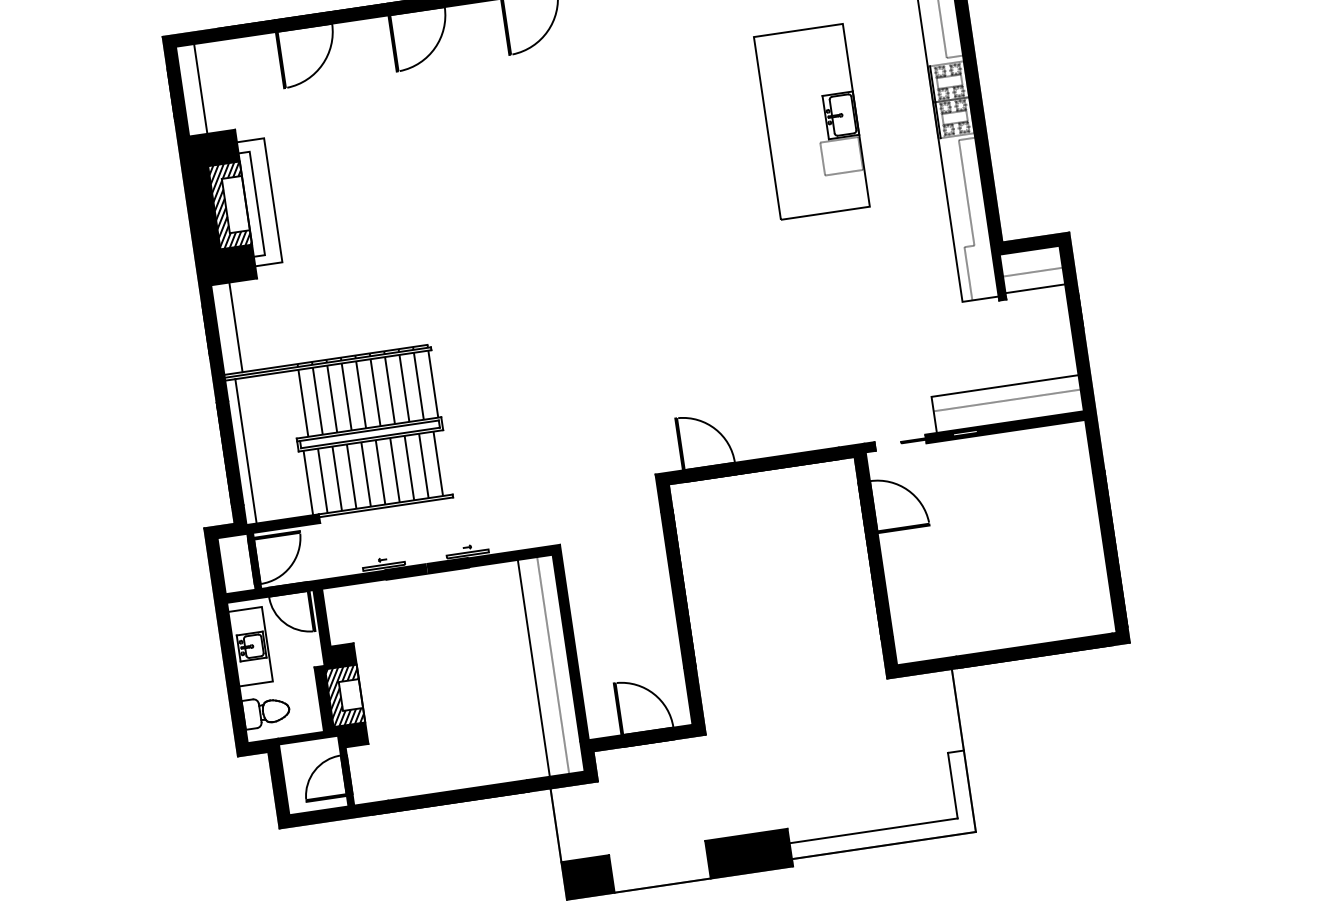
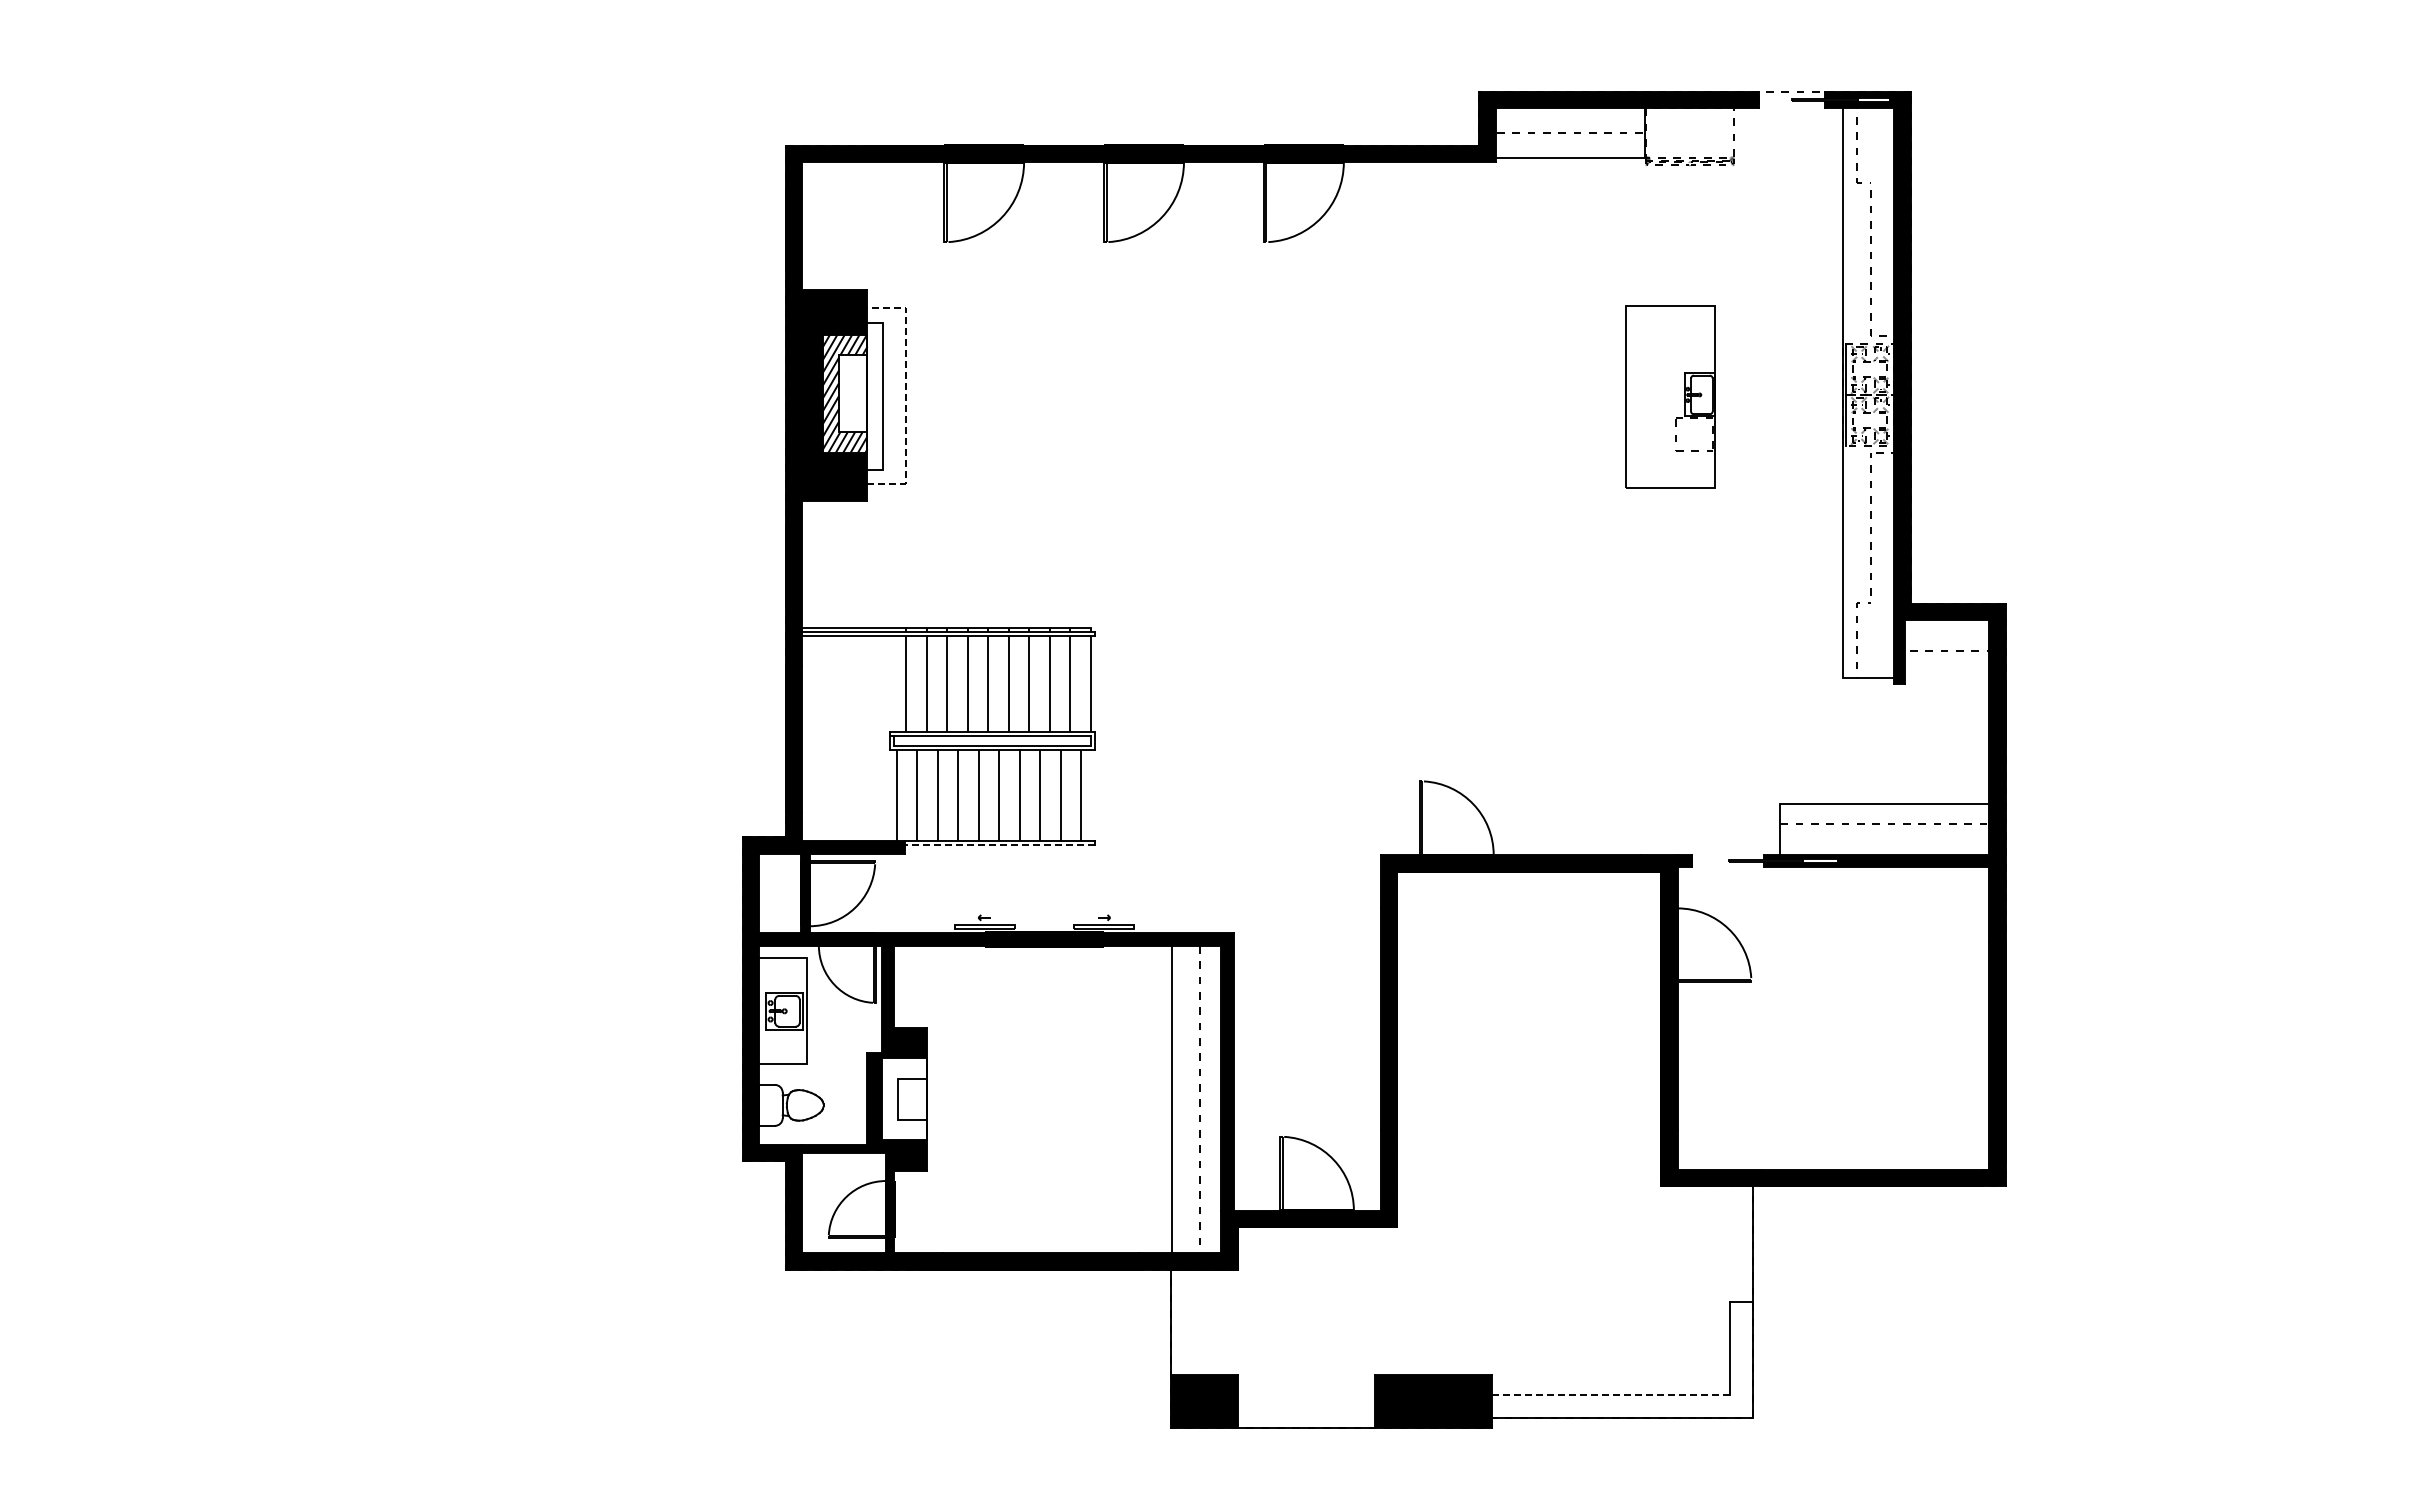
line: (200, 88) -> (828, 225), removed
part: (811, 121) -> (1670, 396), size x0.7
line: (273, 200) -> (906, 395), solid -> dashed
line: (1035, 288) -> (1946, 674), removed
line: (236, 327) -> (828, 564), removed
line: (245, 451) -> (816, 738), removed
line: (385, 507) -> (999, 845), solid -> dashed
hatch: (344, 696) -> (903, 1099), removed
line: (874, 831) -> (1611, 1395), solid -> dashed

